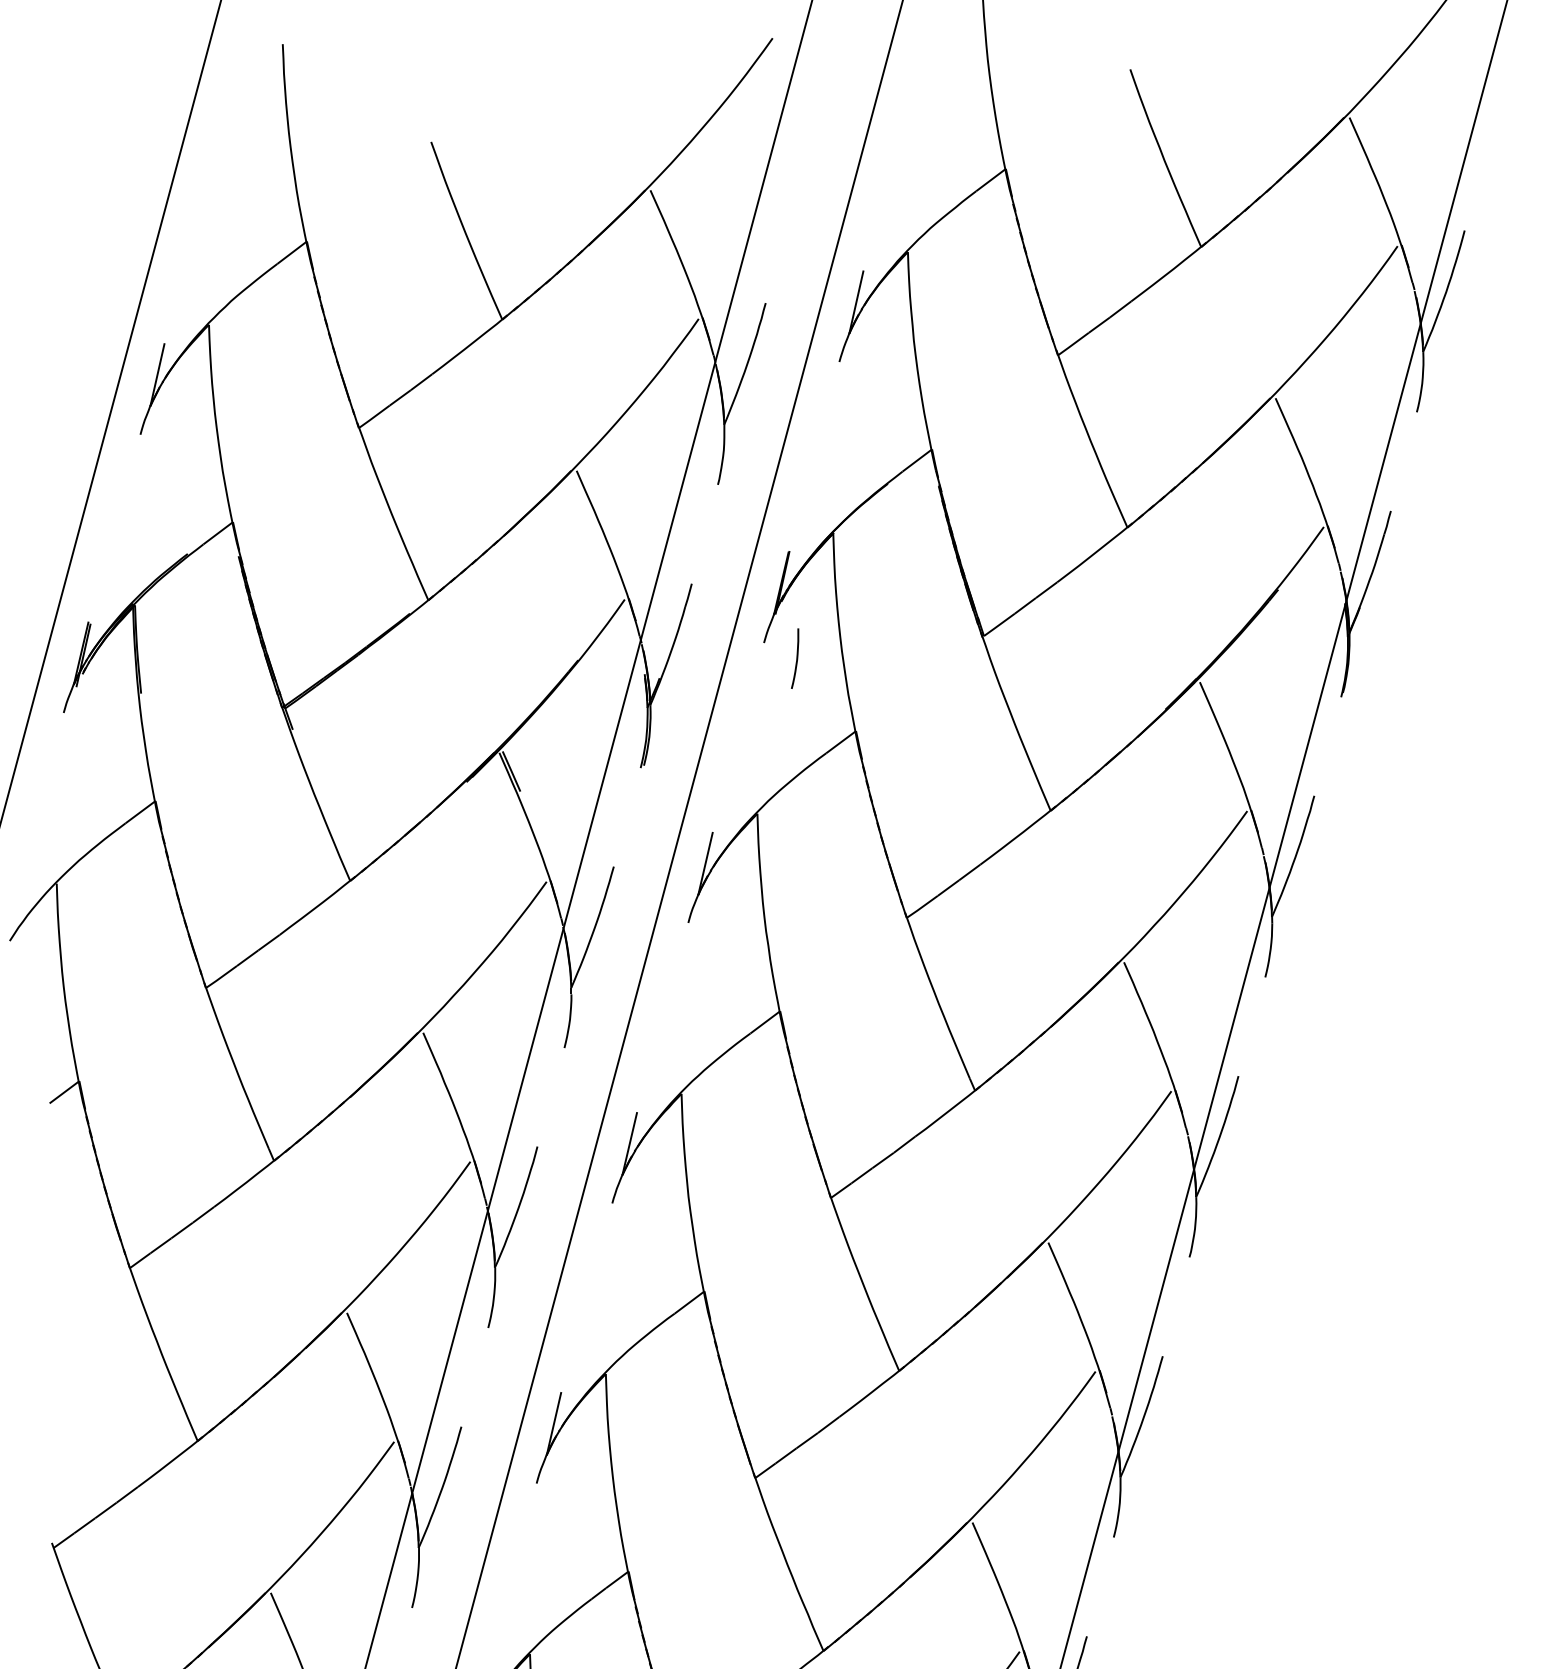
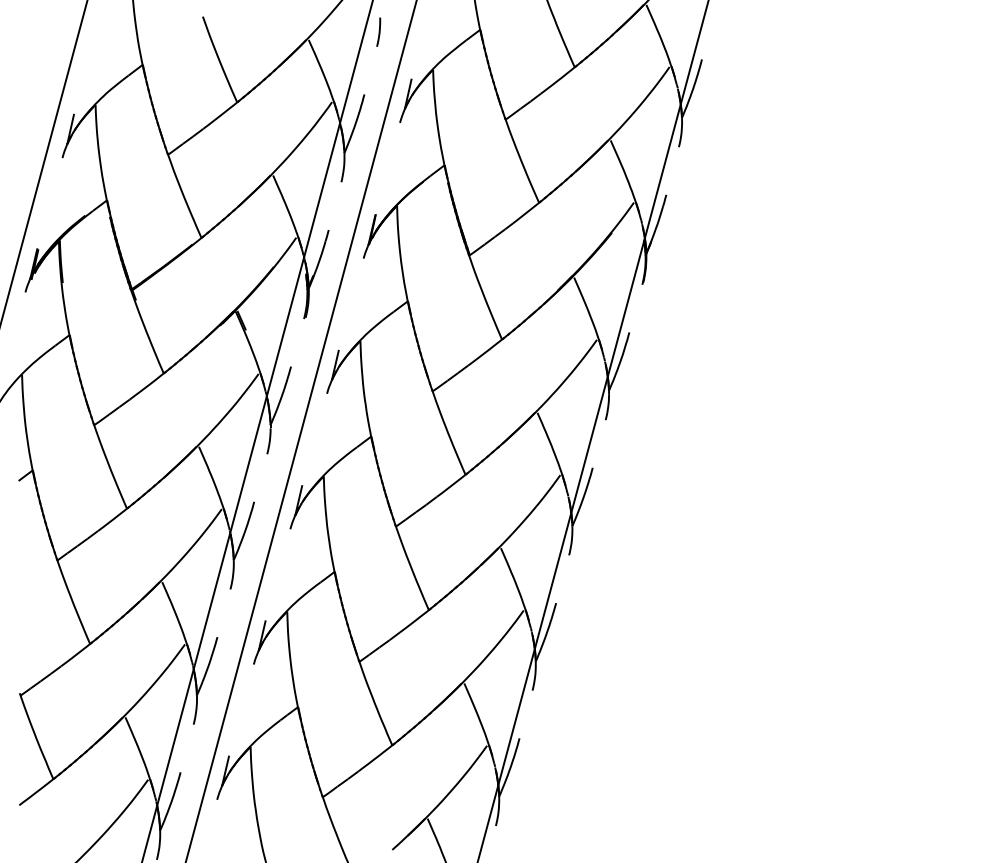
line: (794, 657) -> (378, 31), moved

